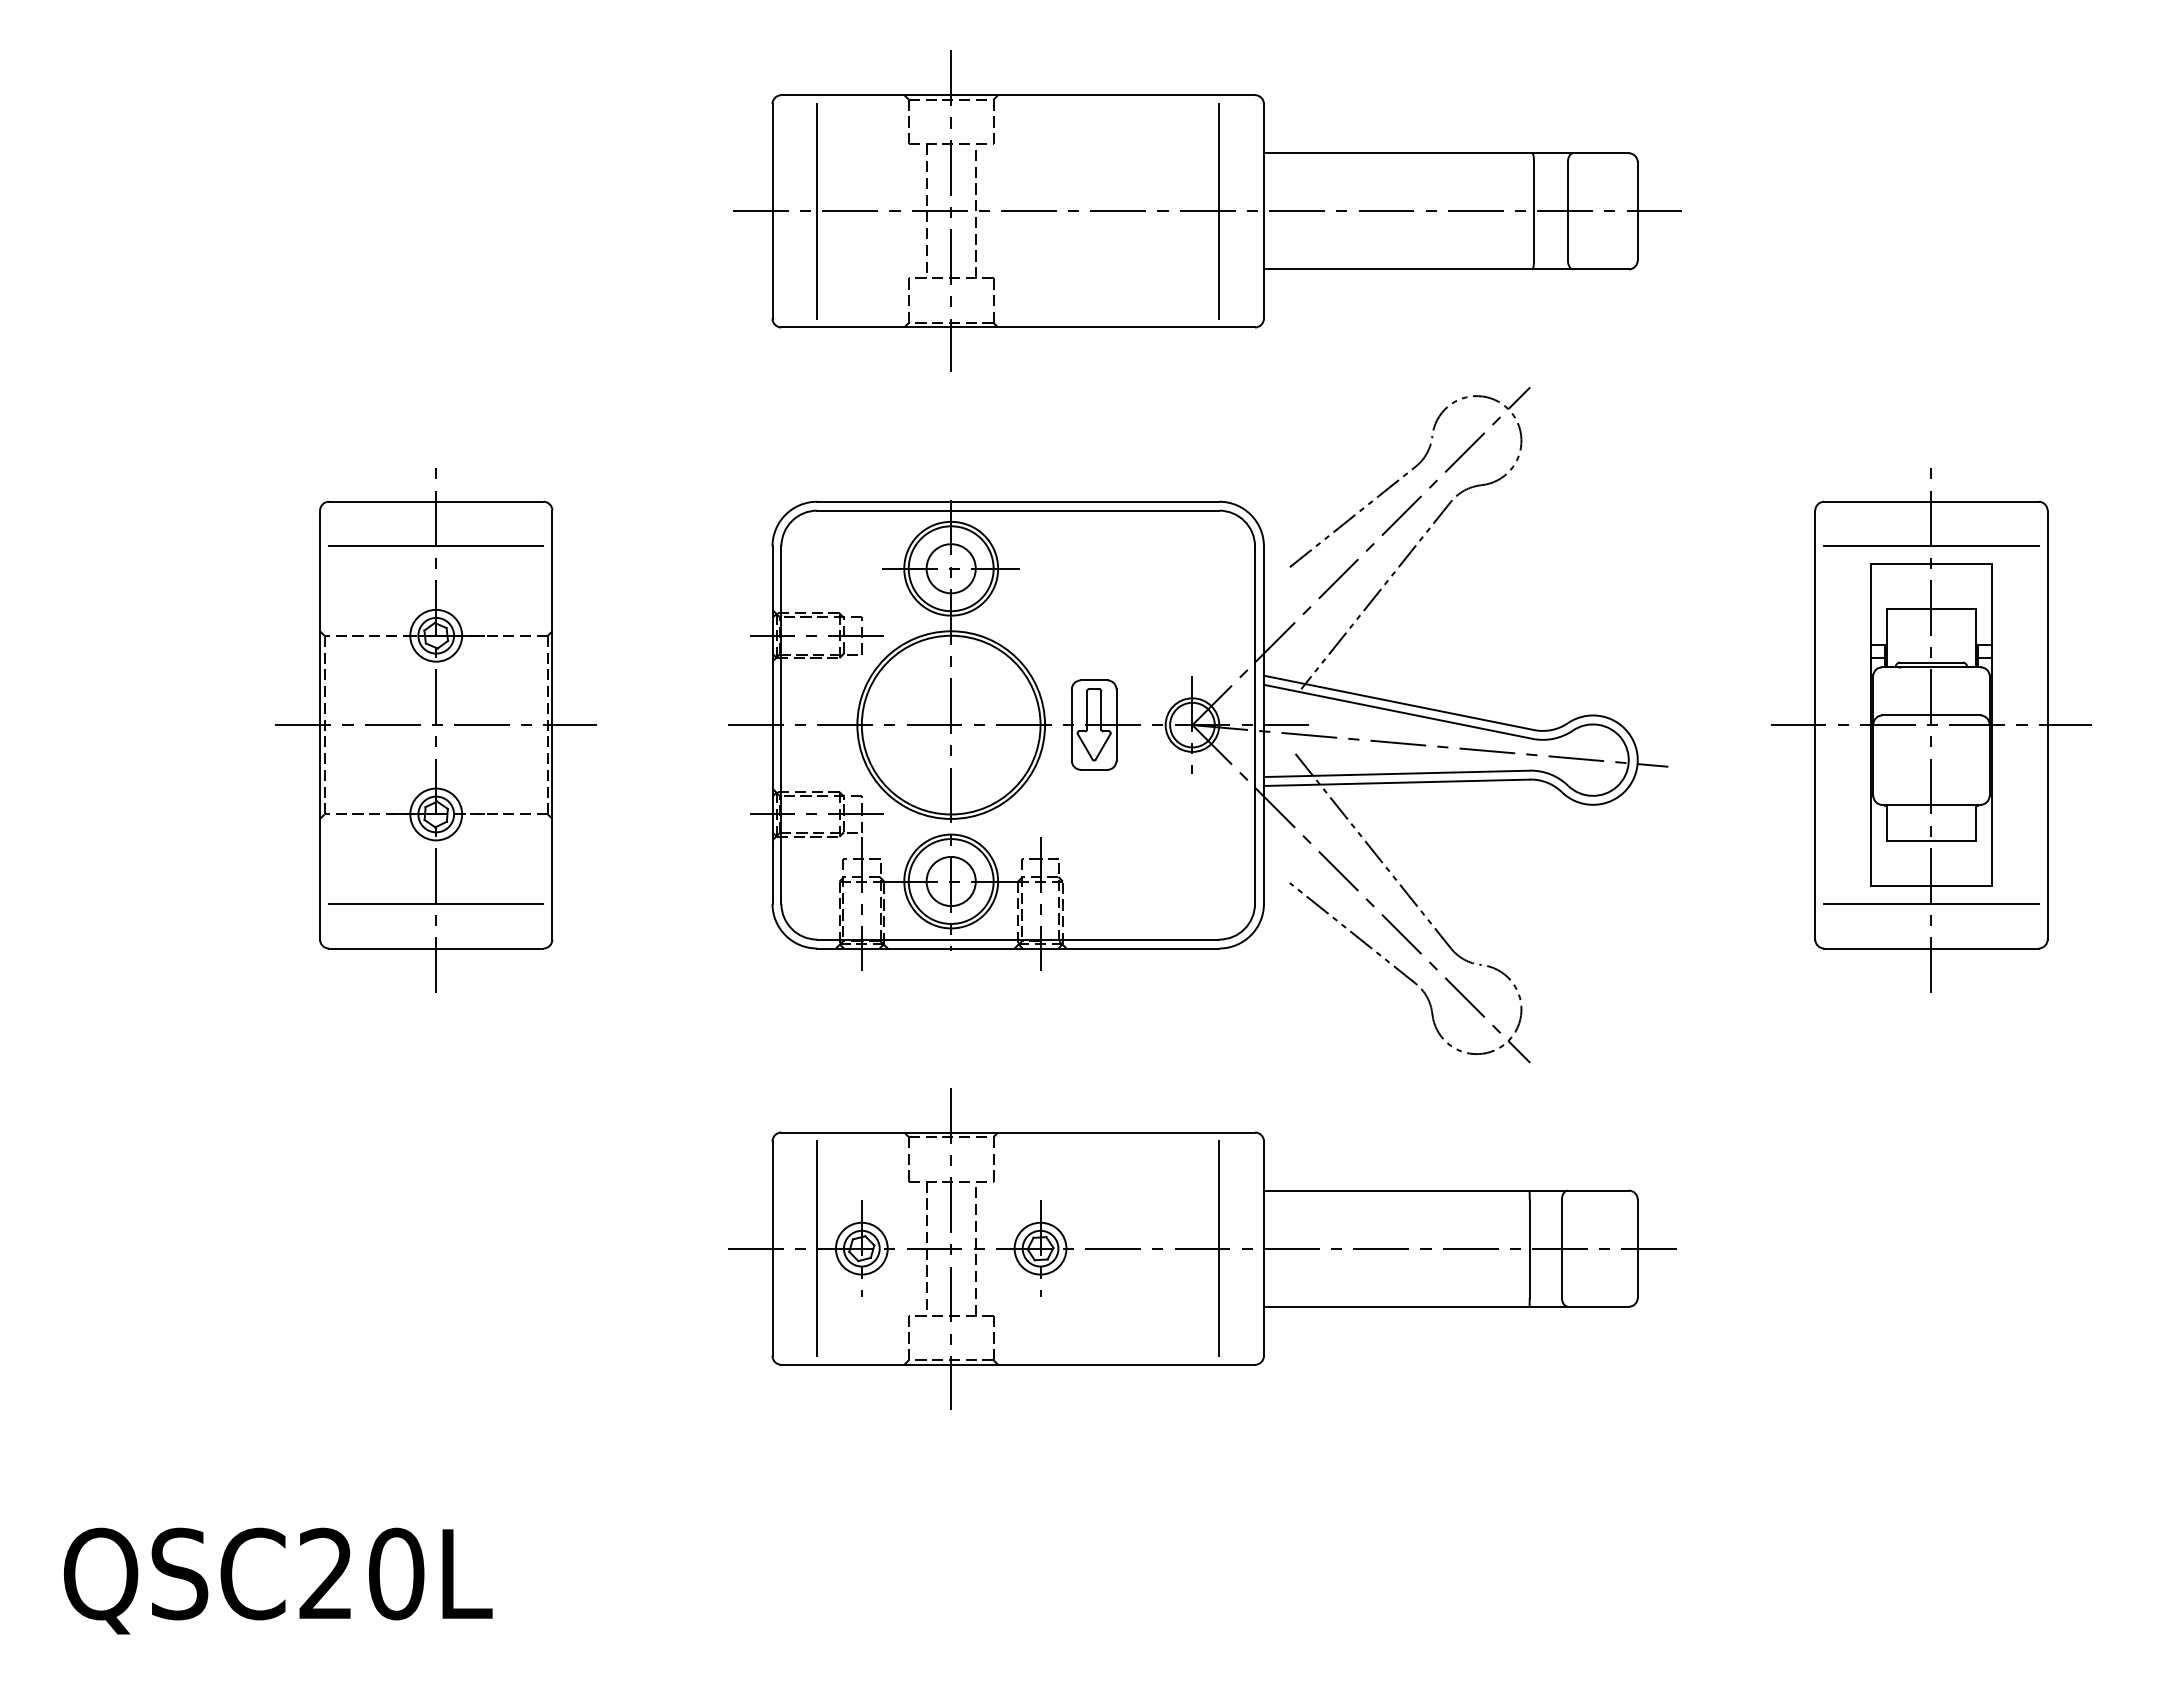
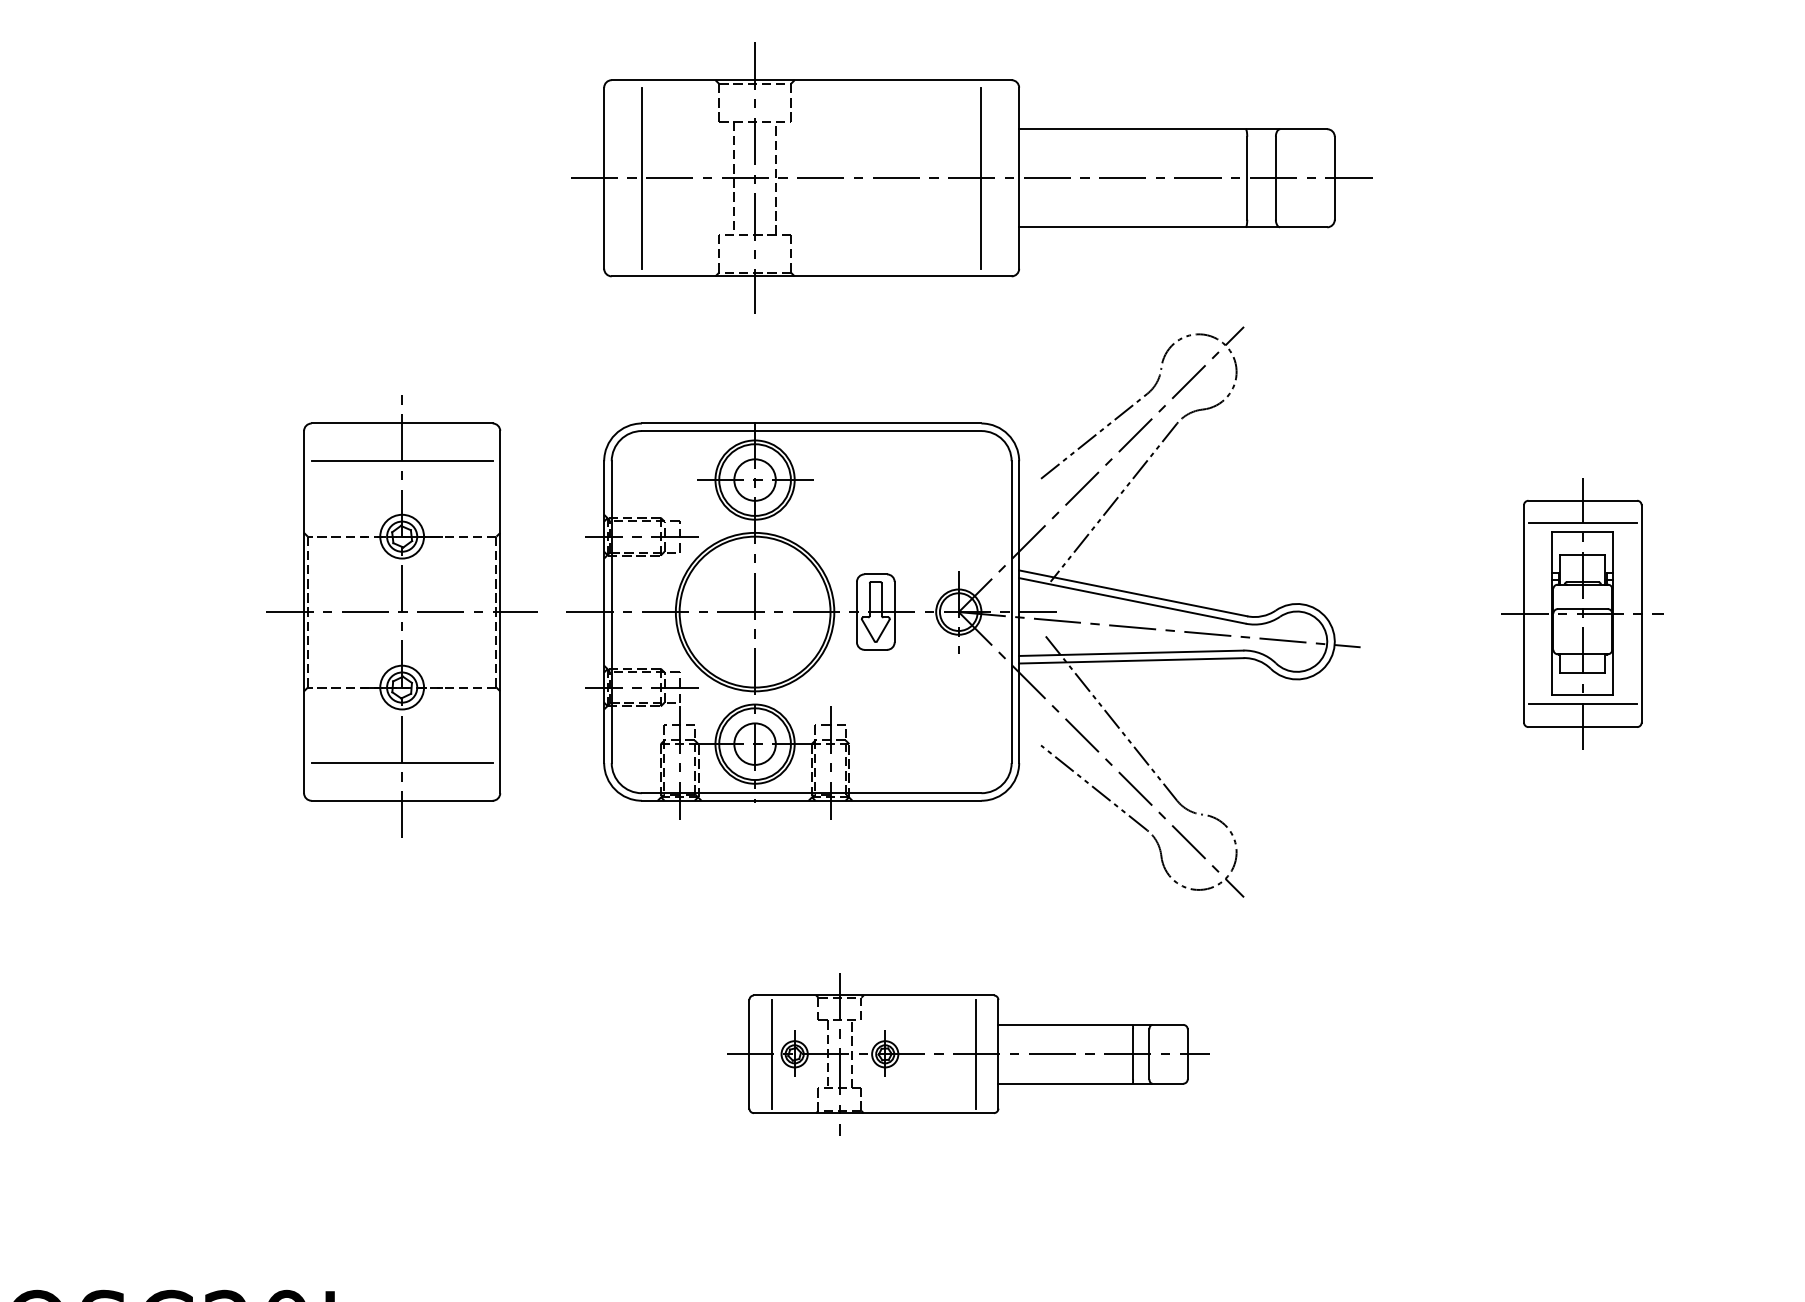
part: (435, 730) -> (401, 616), moved
part: (1931, 730) -> (1582, 616), size x0.6
part: (1202, 1248) -> (967, 1054), size x0.6

